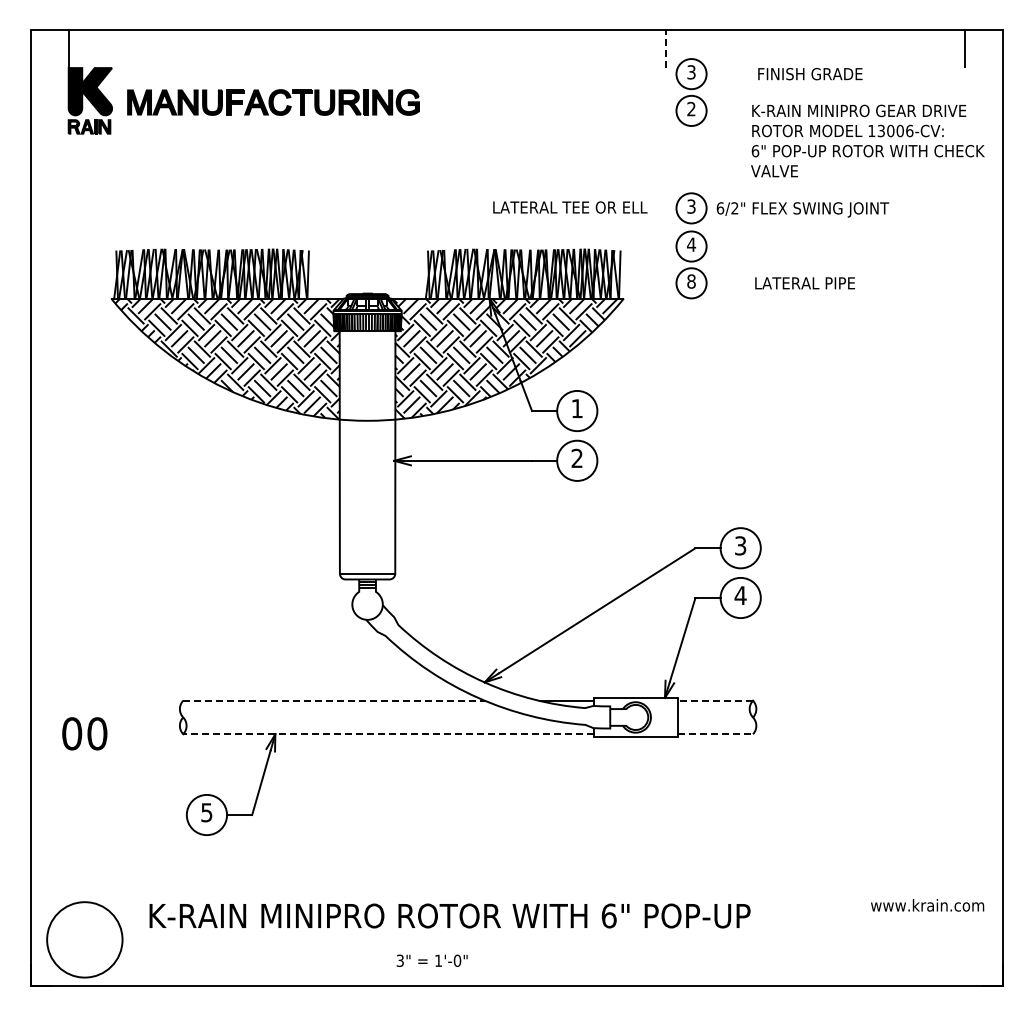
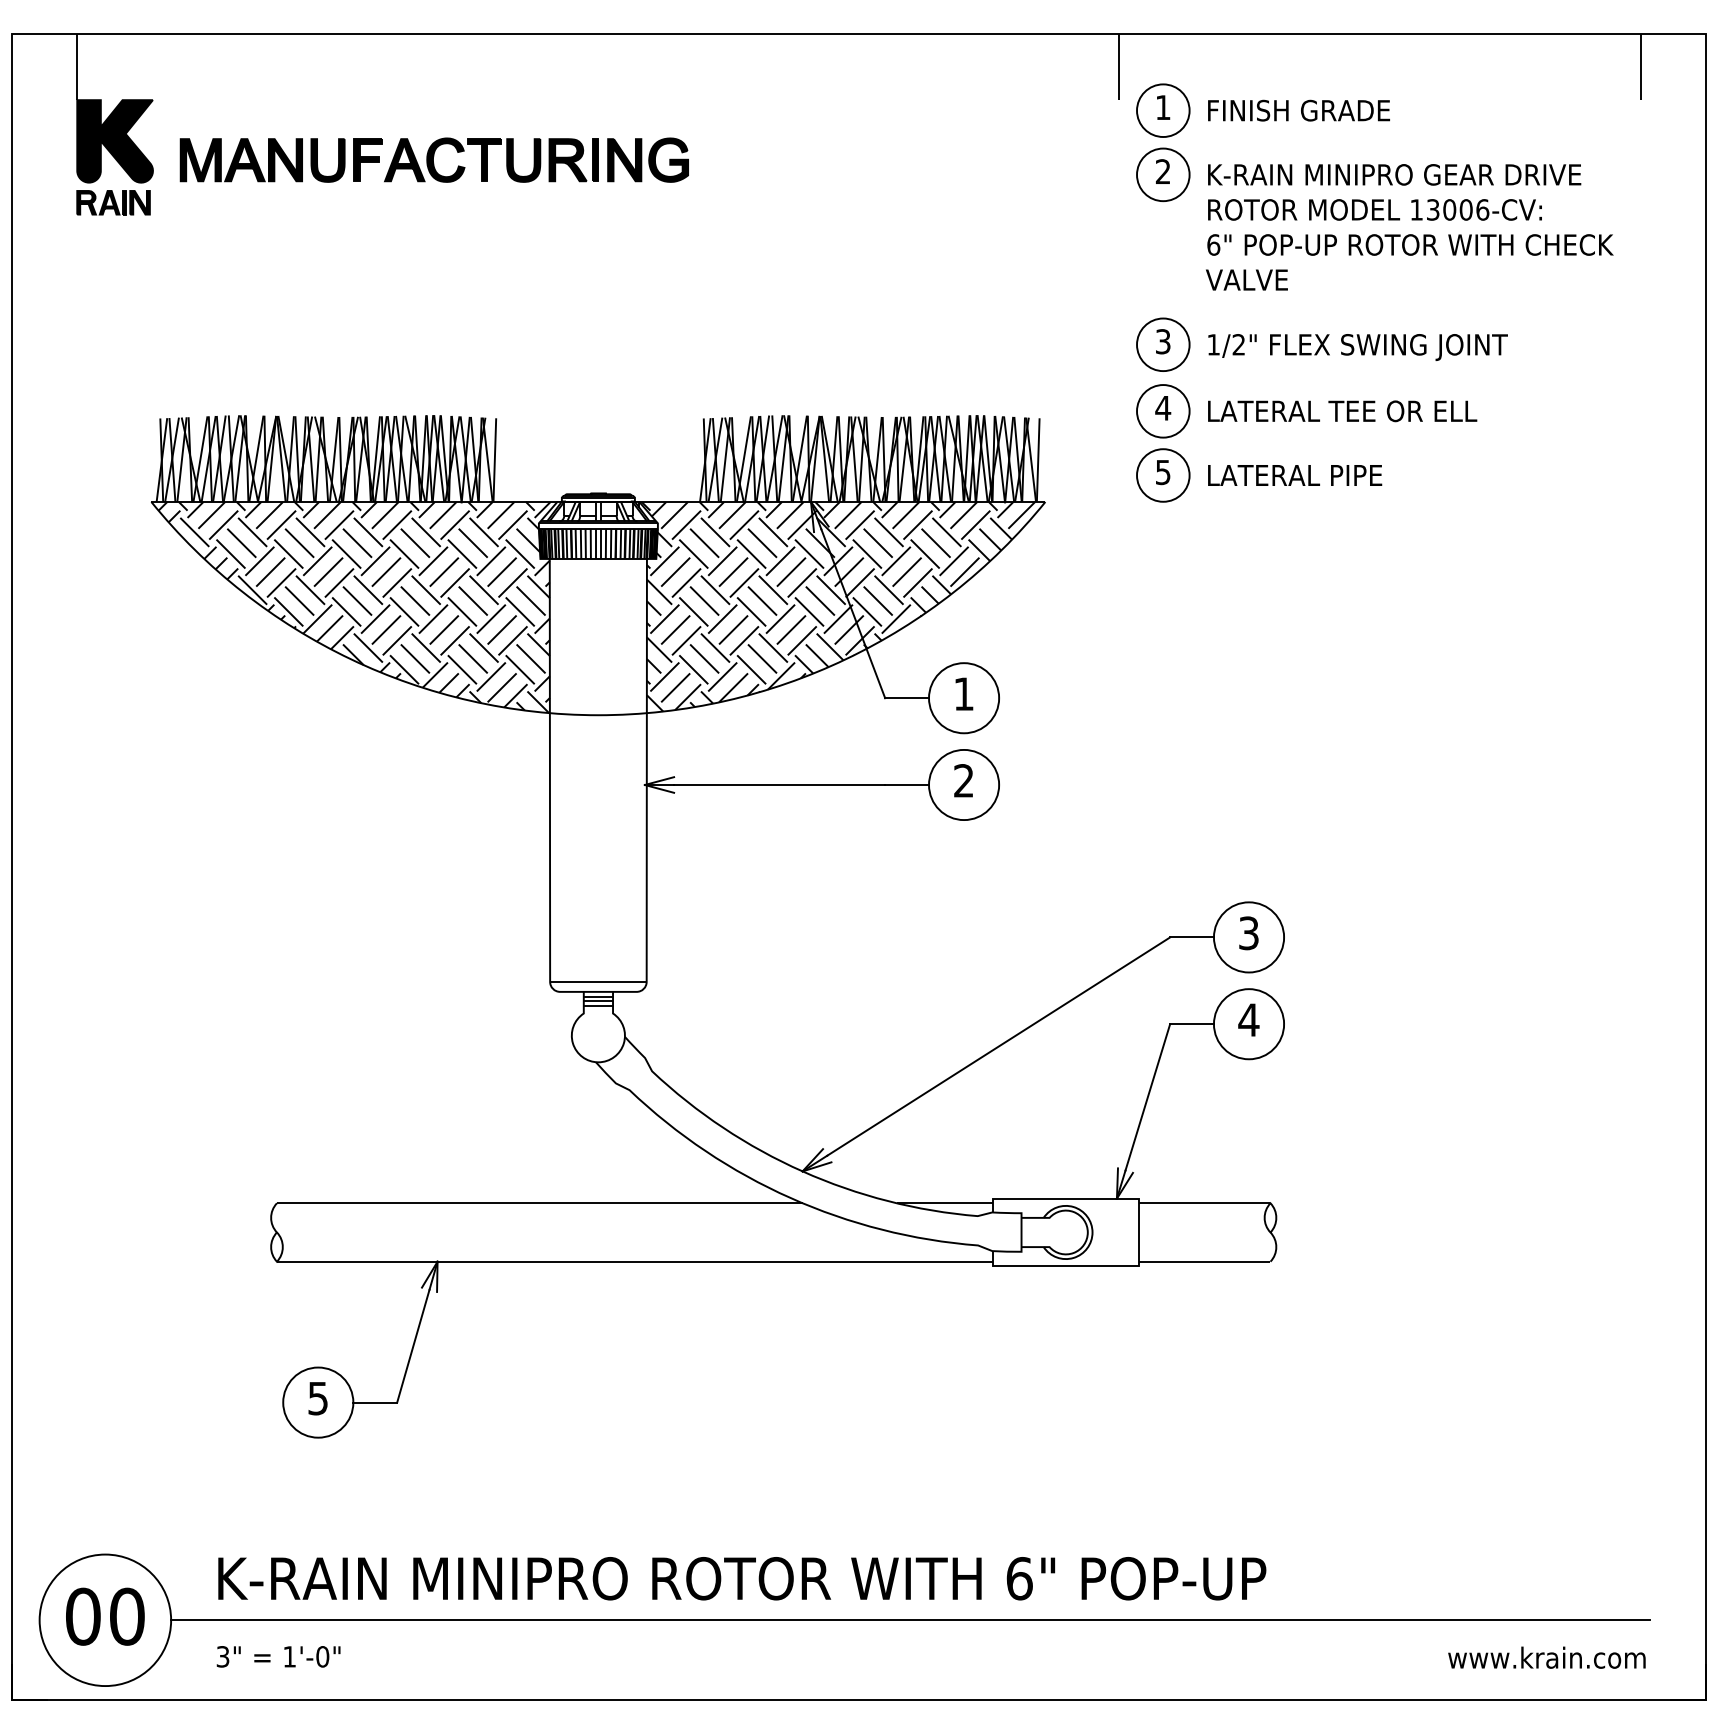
line: (666, 49) -> (1119, 67), dashed -> solid
text: (691, 72) -> (1163, 107), 3 -> 1
text: (810, 74) -> (1299, 111), moved
text: (867, 140) -> (1409, 226), moved
text: (570, 207) -> (1342, 411), moved
text: (720, 208) -> (1213, 345), 6/2" -> 1/2"
text: (691, 281) -> (1163, 472), 8 -> 5
text: (804, 283) -> (1293, 475), moved
line: (334, 700) -> (540, 1202), dashed -> solid
line: (715, 700) -> (1205, 1202), dashed -> solid
text: (84, 733) -> (104, 1616), moved
line: (388, 734) -> (634, 1262), dashed -> solid
line: (715, 734) -> (1205, 1262), dashed -> solid
text: (927, 905) -> (1546, 1658), moved
line: (546, 939) -> (910, 1619), added
text: (431, 960) -> (277, 1656), moved

